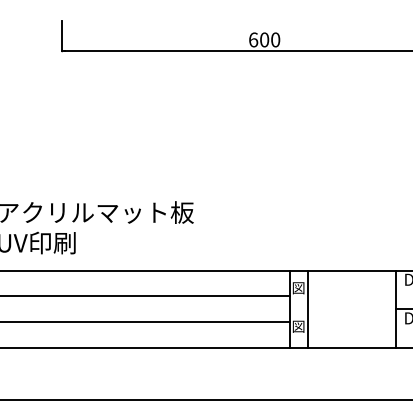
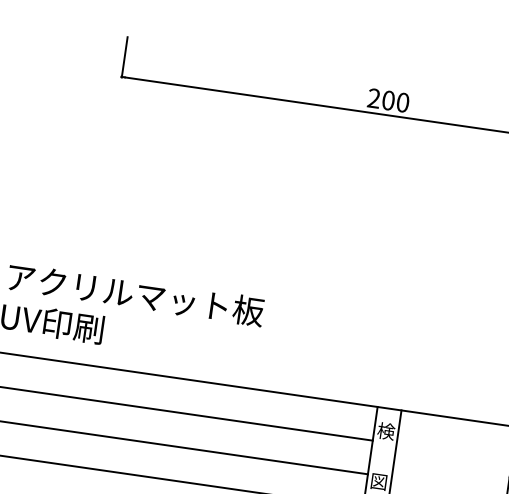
text: (253, 39) -> (374, 97), 600 -> 200
text: (298, 287) -> (386, 430), 図 -> 検

